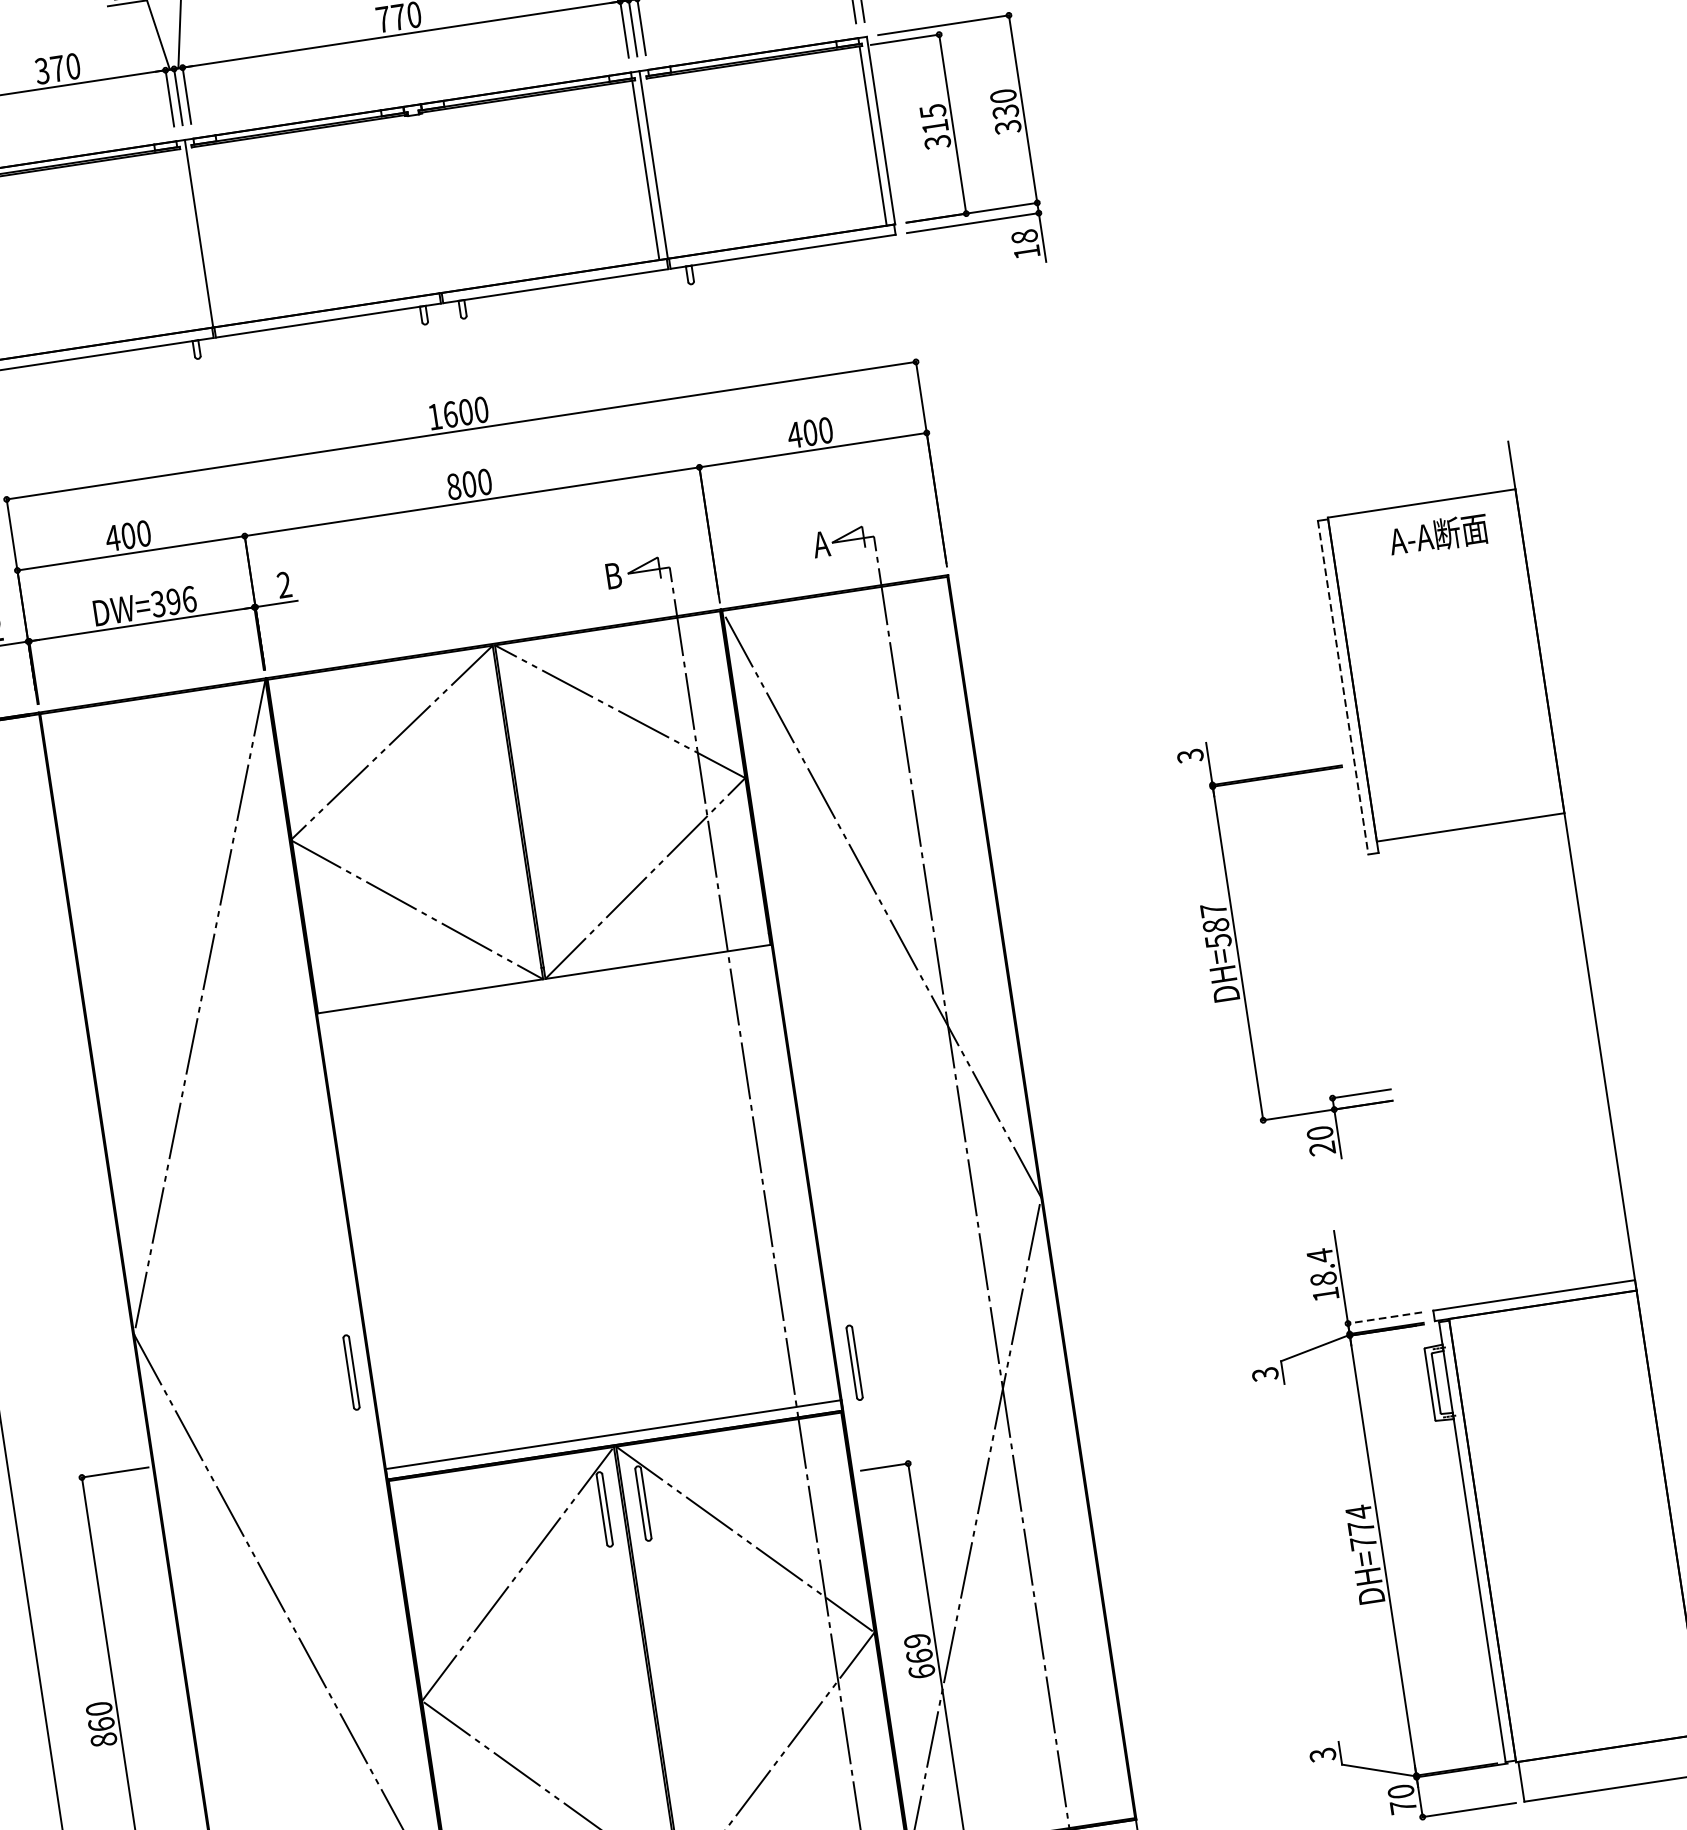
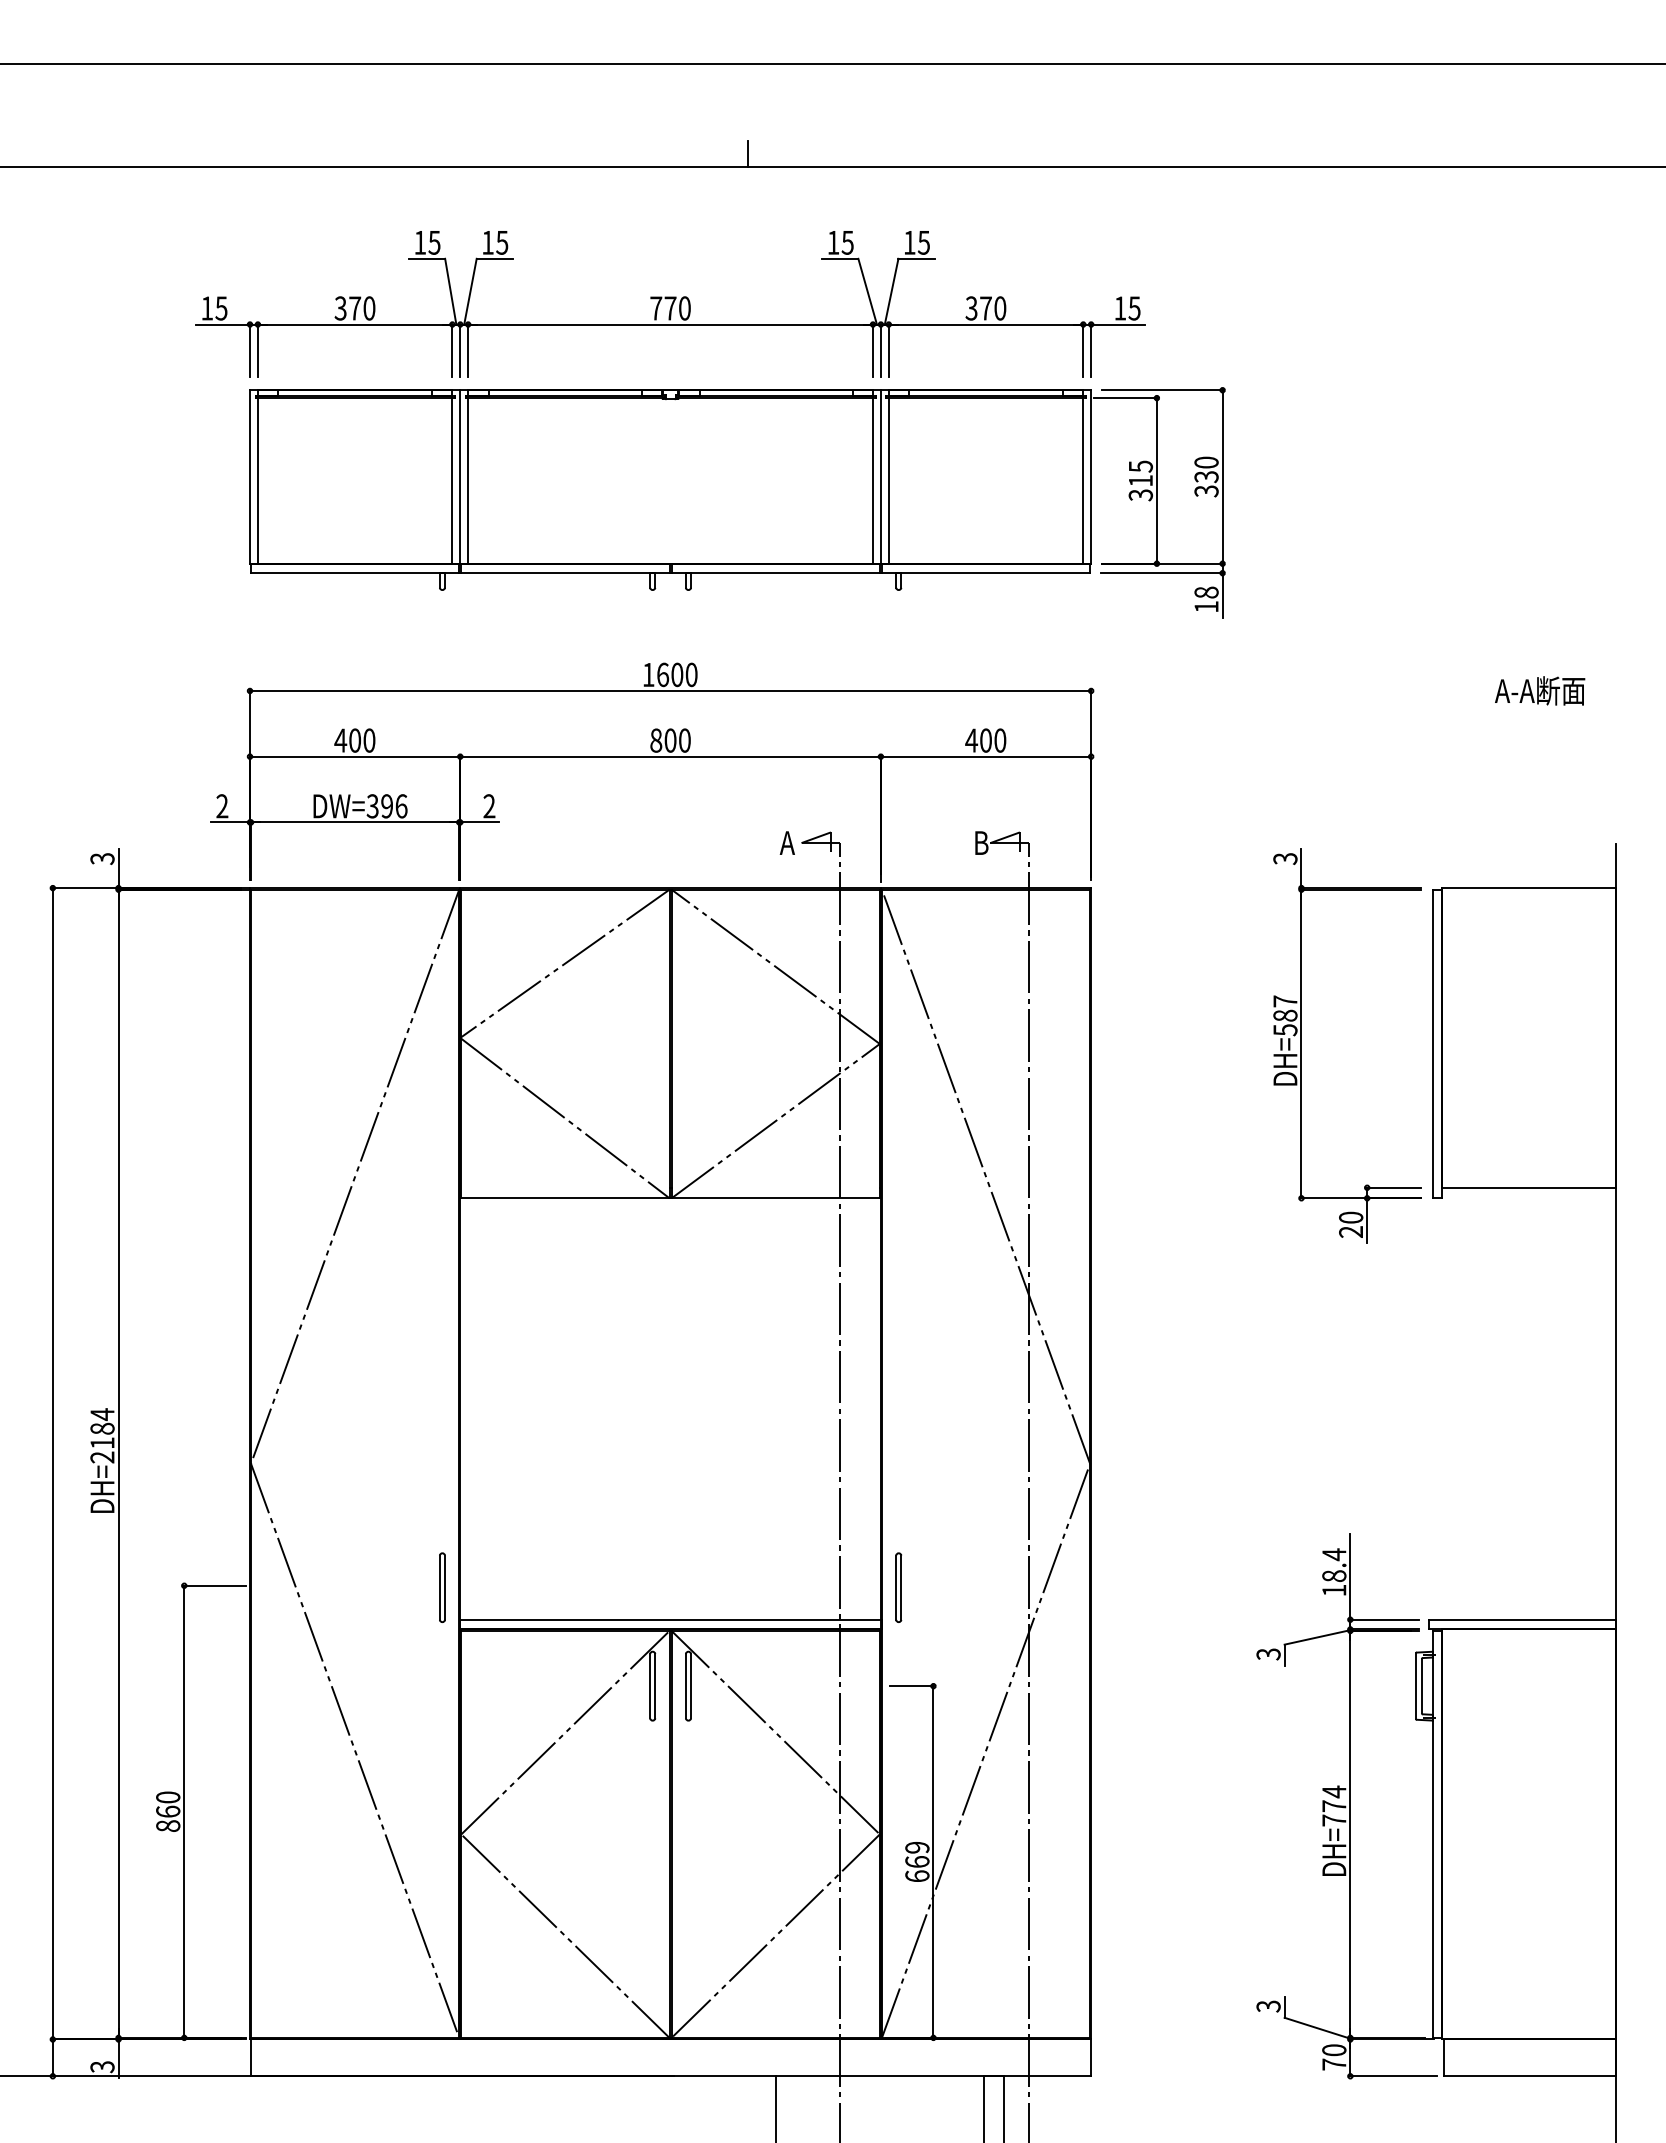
line: (662, 167) -> (888, 480), added
line: (208, 236) -> (468, 480), added
line: (191, 238) -> (452, 480), added
text: (1438, 534) -> (1540, 690), moved
text: (821, 543) -> (980, 842), A -> B
text: (612, 575) -> (787, 842), B -> A
line: (1342, 688) -> (1432, 1044), dashed -> solid
part: (1238, 955) -> (1301, 1045), moved
line: (1383, 1317) -> (1383, 1619), dashed -> solid
part: (351, 1372) -> (442, 1587), moved

